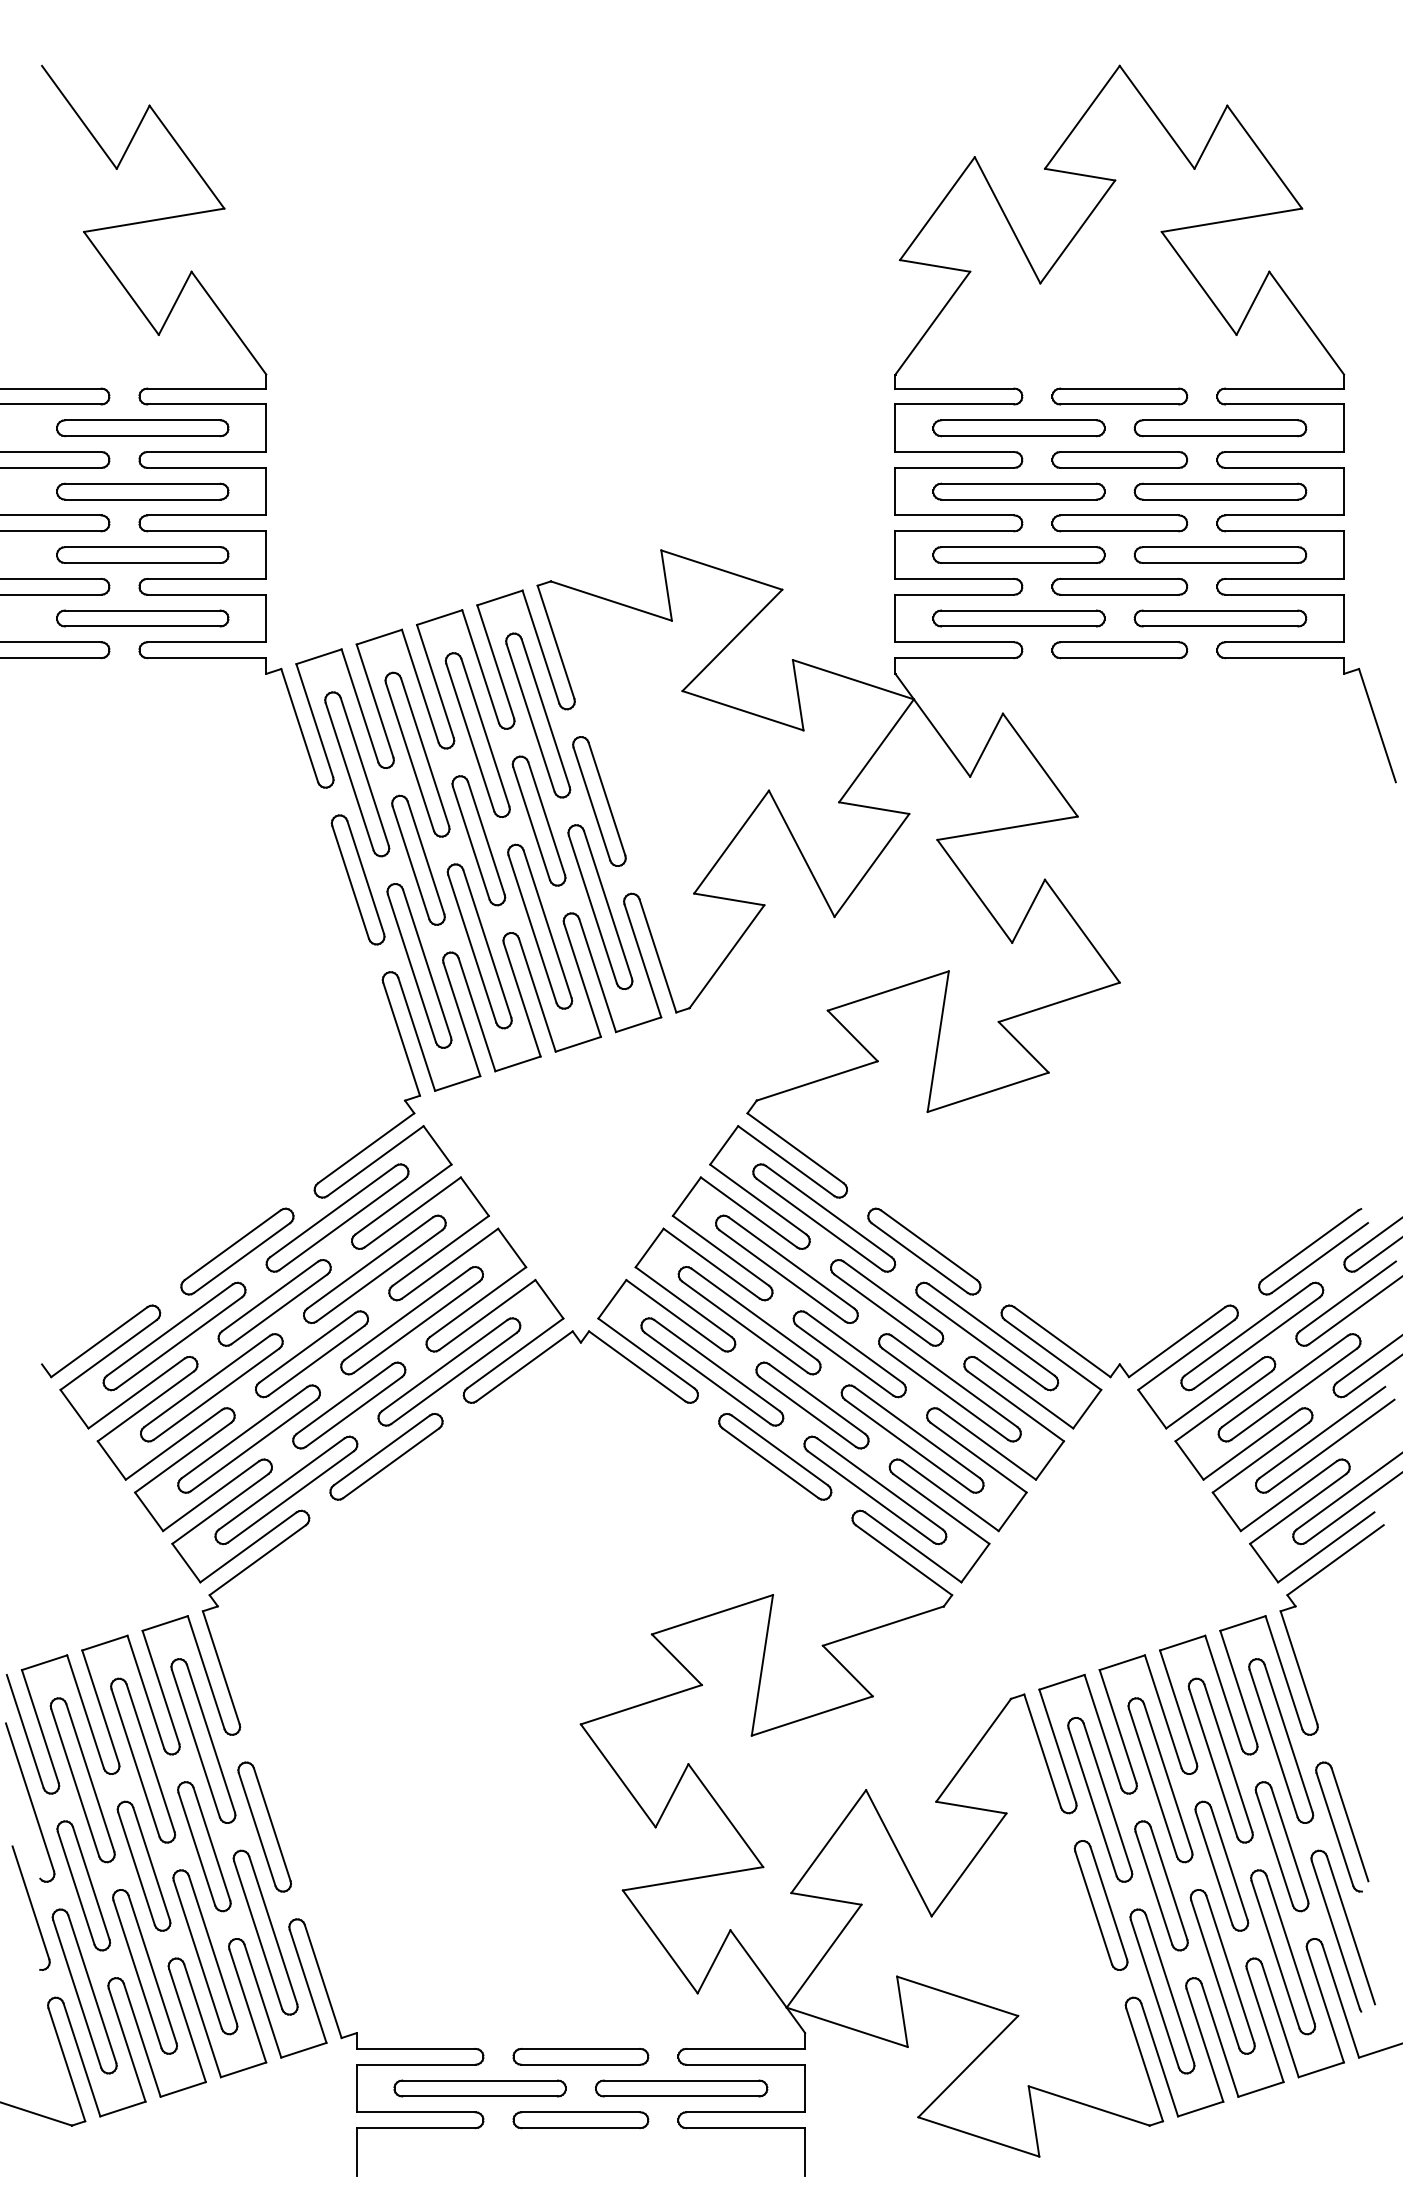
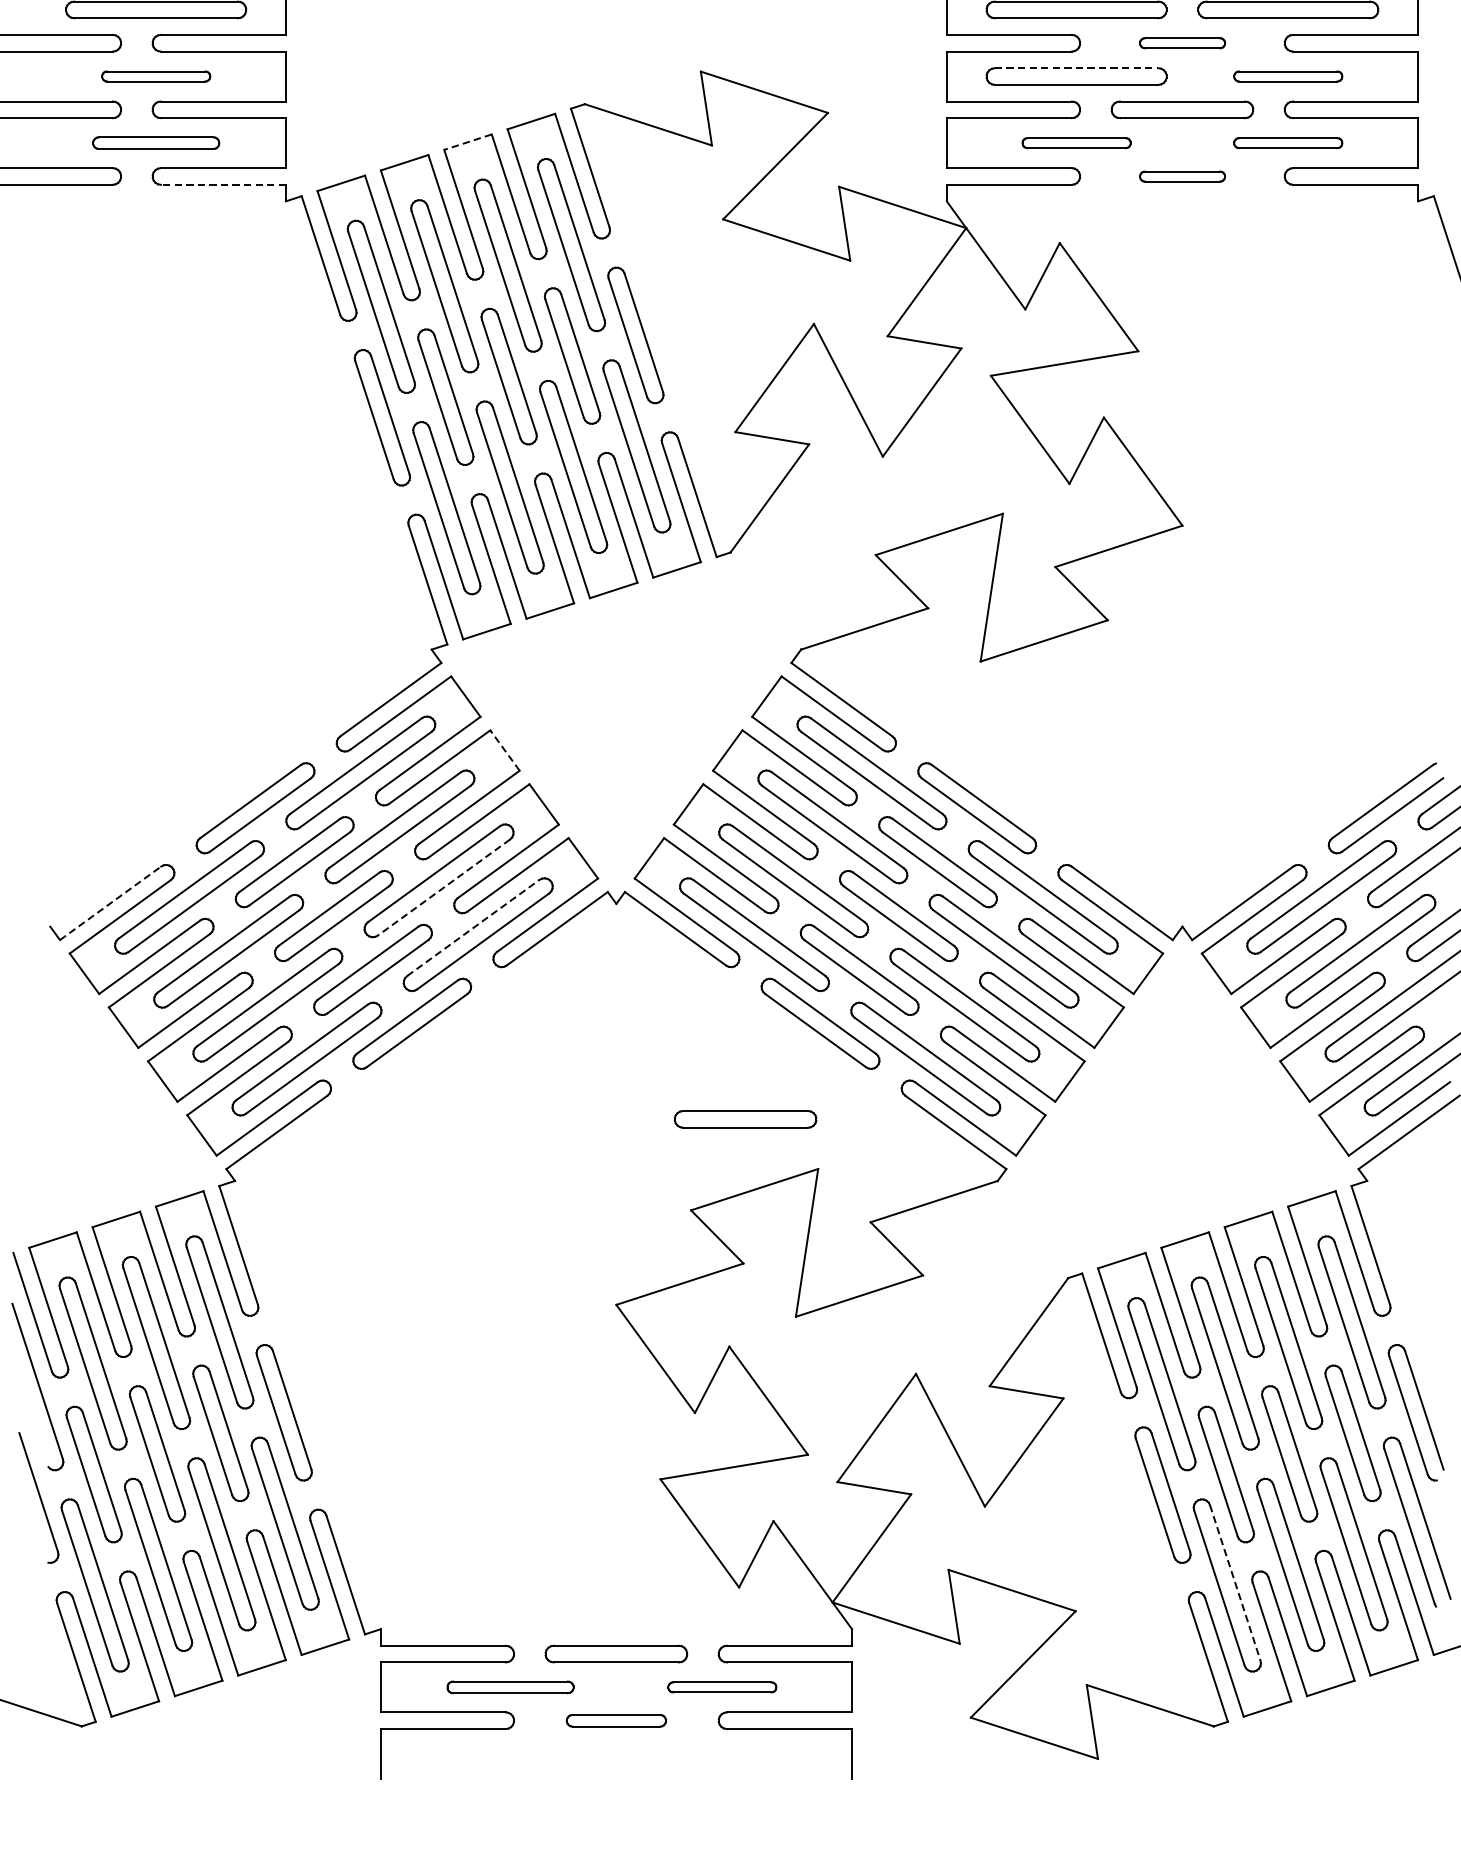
part: (1119, 523) -> (1182, 43), size x0.6
line: (1019, 547) -> (1077, 68), solid -> dashed
part: (142, 554) -> (155, 75), size x0.6
part: (1220, 554) -> (1288, 75), size x0.6
line: (439, 617) -> (467, 142), solid -> dashed
part: (142, 618) -> (155, 143), size x0.7
part: (1018, 618) -> (1076, 143), size x0.6
part: (1220, 618) -> (1288, 143), size x0.6
part: (1119, 650) -> (1182, 176), size x0.6
line: (206, 658) -> (223, 185), solid -> dashed
line: (474, 1196) -> (504, 750), solid -> dashed
line: (416, 1327) -> (443, 887), solid -> dashed
line: (99, 1342) -> (110, 903), solid -> dashed
line: (444, 1365) -> (473, 927), solid -> dashed
part: (703, 1547) -> (745, 1119), added
line: (1170, 1989) -> (1235, 1583), solid -> dashed
part: (479, 2088) -> (509, 1687), size x0.7
part: (681, 2088) -> (722, 1687), size x0.6
part: (580, 2120) -> (615, 1721), size x0.7

